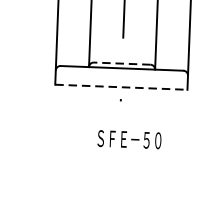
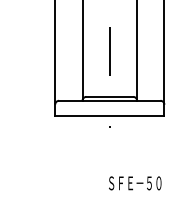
line: (121, 63) -> (109, 96), dashed -> solid
line: (120, 87) -> (109, 116), dashed -> solid
text: (129, 139) -> (135, 183), moved

